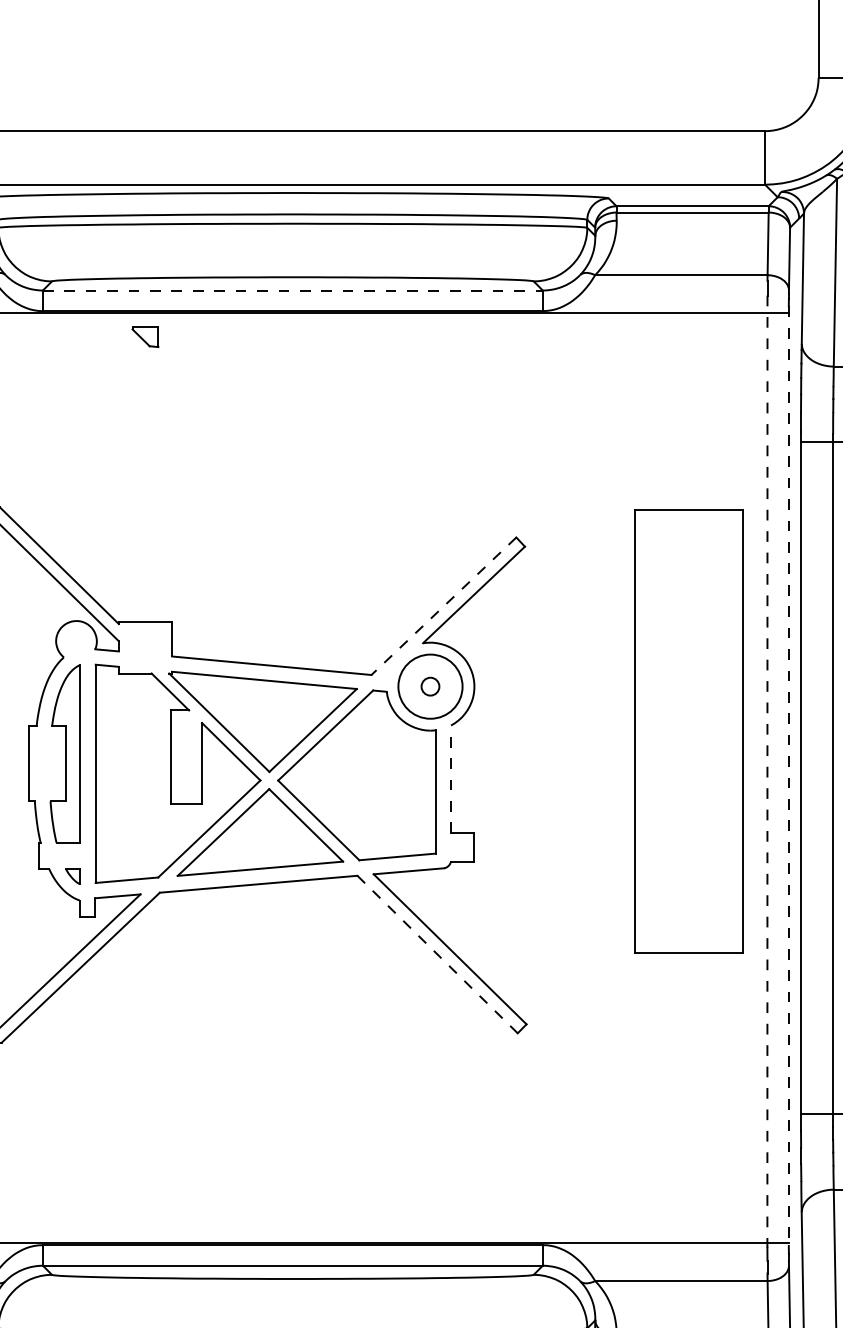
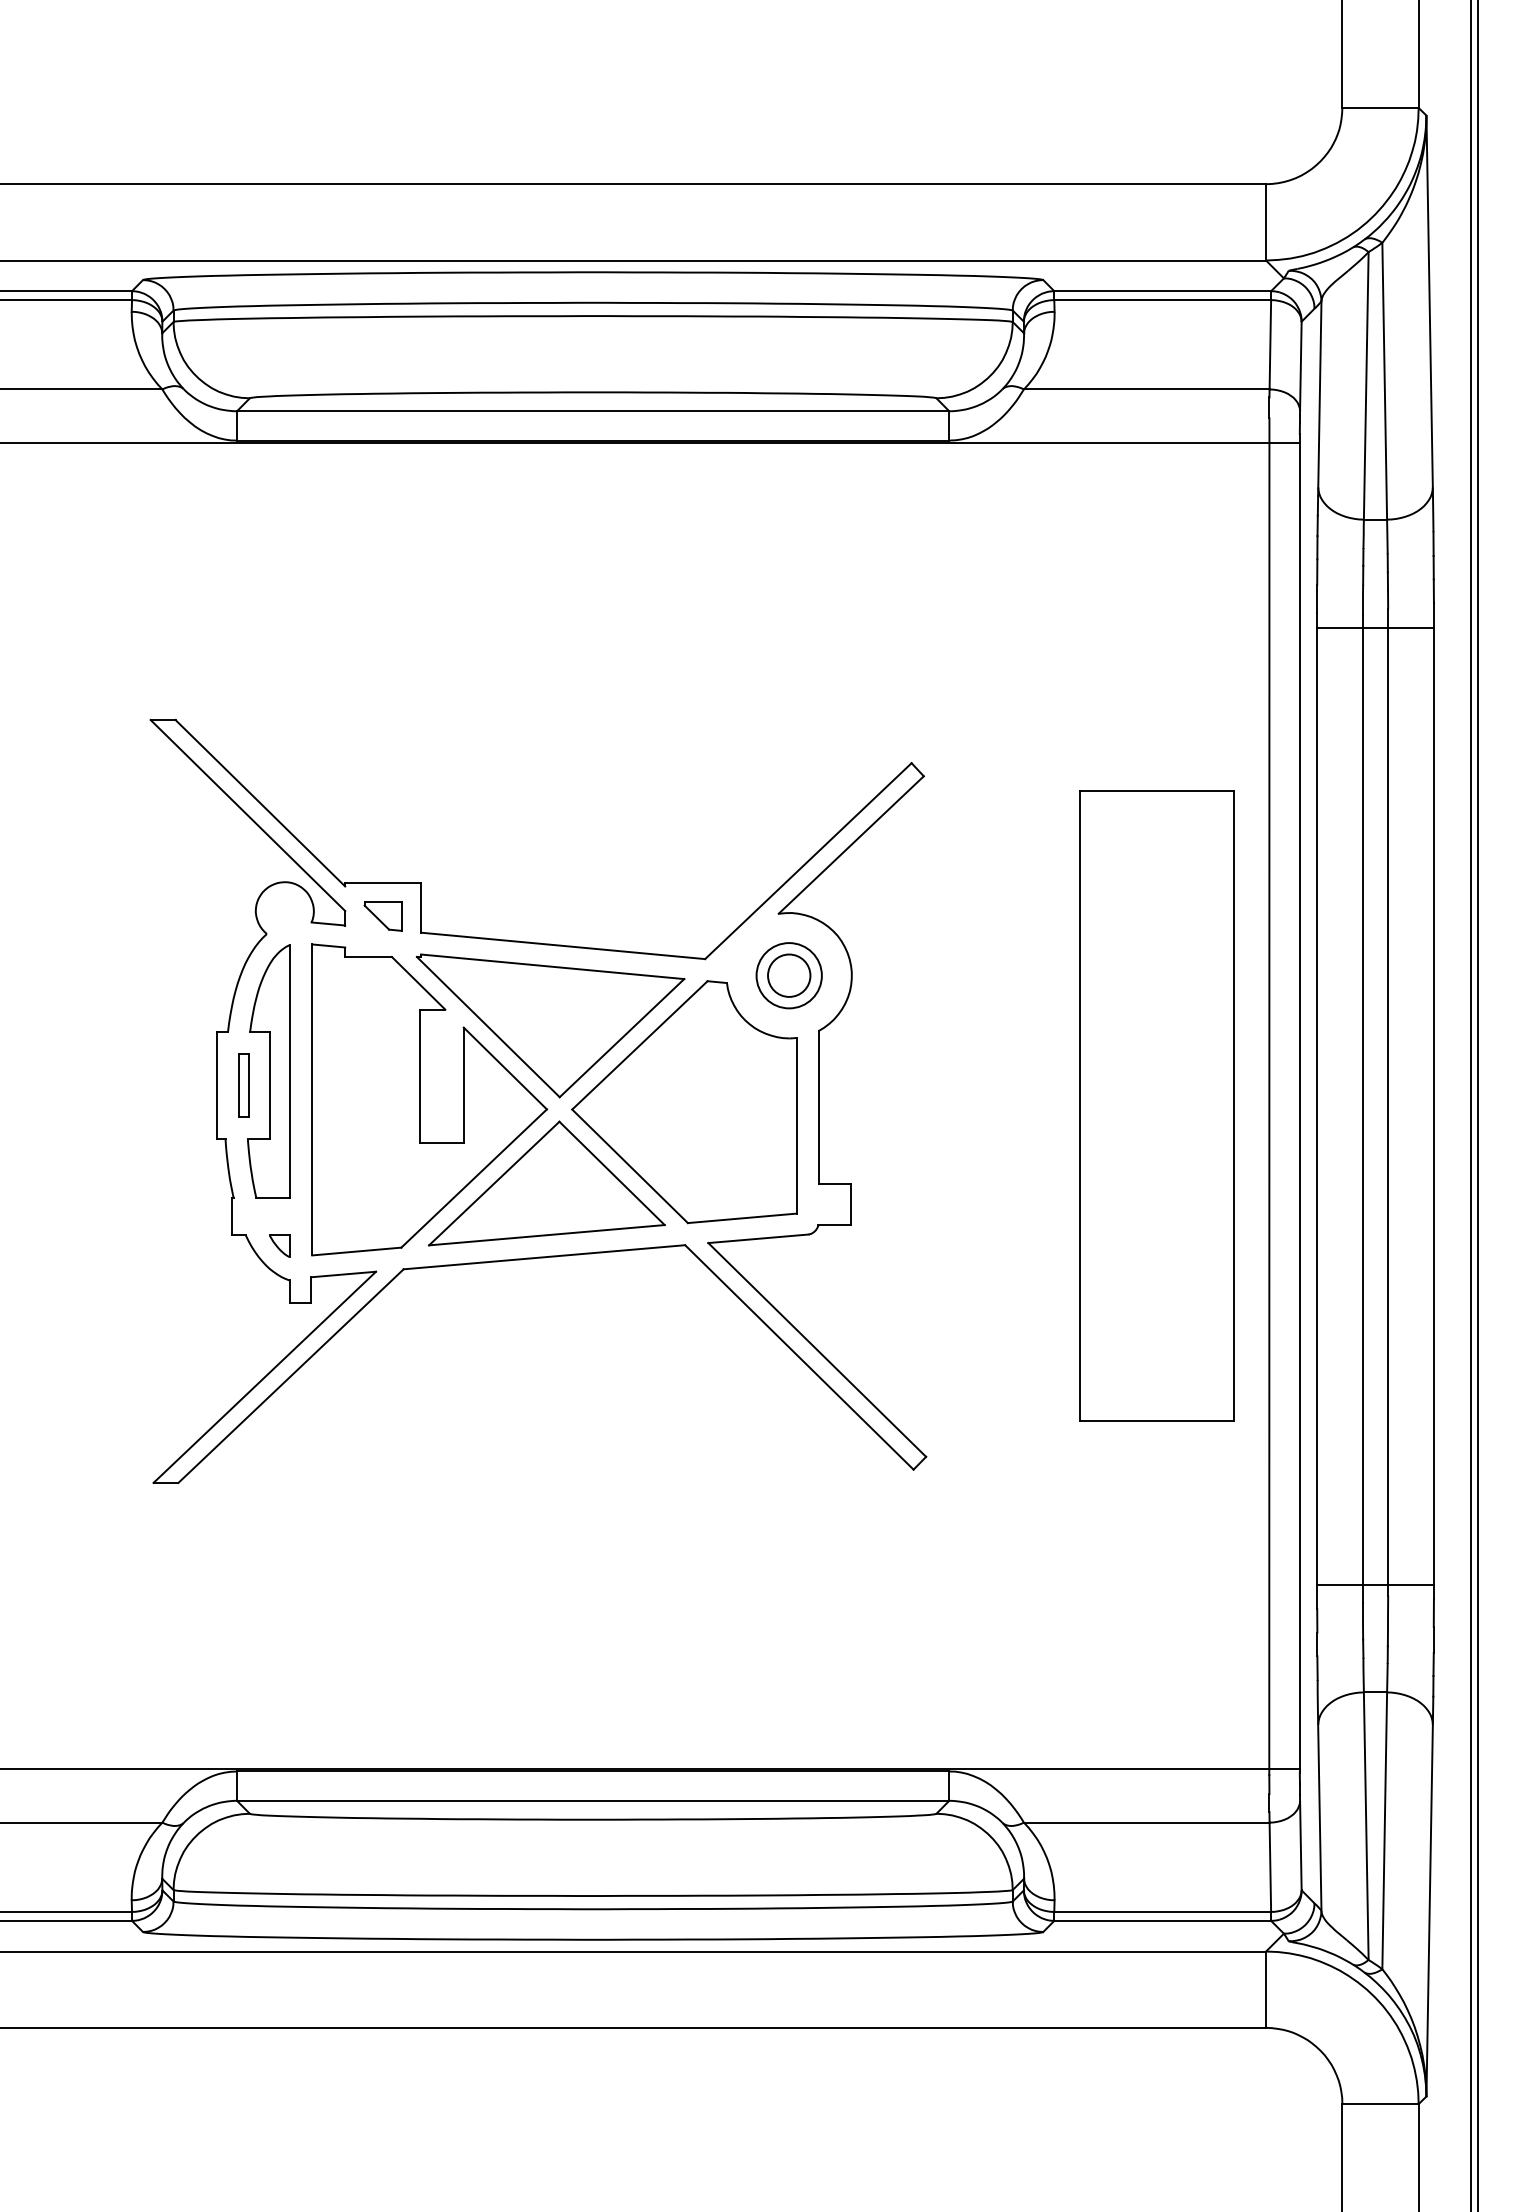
line: (293, 290) -> (593, 411), dashed -> solid
part: (145, 337) -> (382, 916), moved
line: (444, 606) -> (808, 861), dashed -> solid
circle: (429, 686) -> (788, 975), size x0.71
circle: (430, 686) -> (789, 975), size x1.67
part: (688, 731) -> (1156, 1105), moved
part: (47, 763) -> (243, 1085), added
line: (767, 772) -> (1269, 1097), dashed -> solid
line: (788, 776) -> (1299, 1103), dashed -> solid
line: (451, 779) -> (818, 1107), dashed -> solid
line: (437, 954) -> (799, 1357), dashed -> solid

